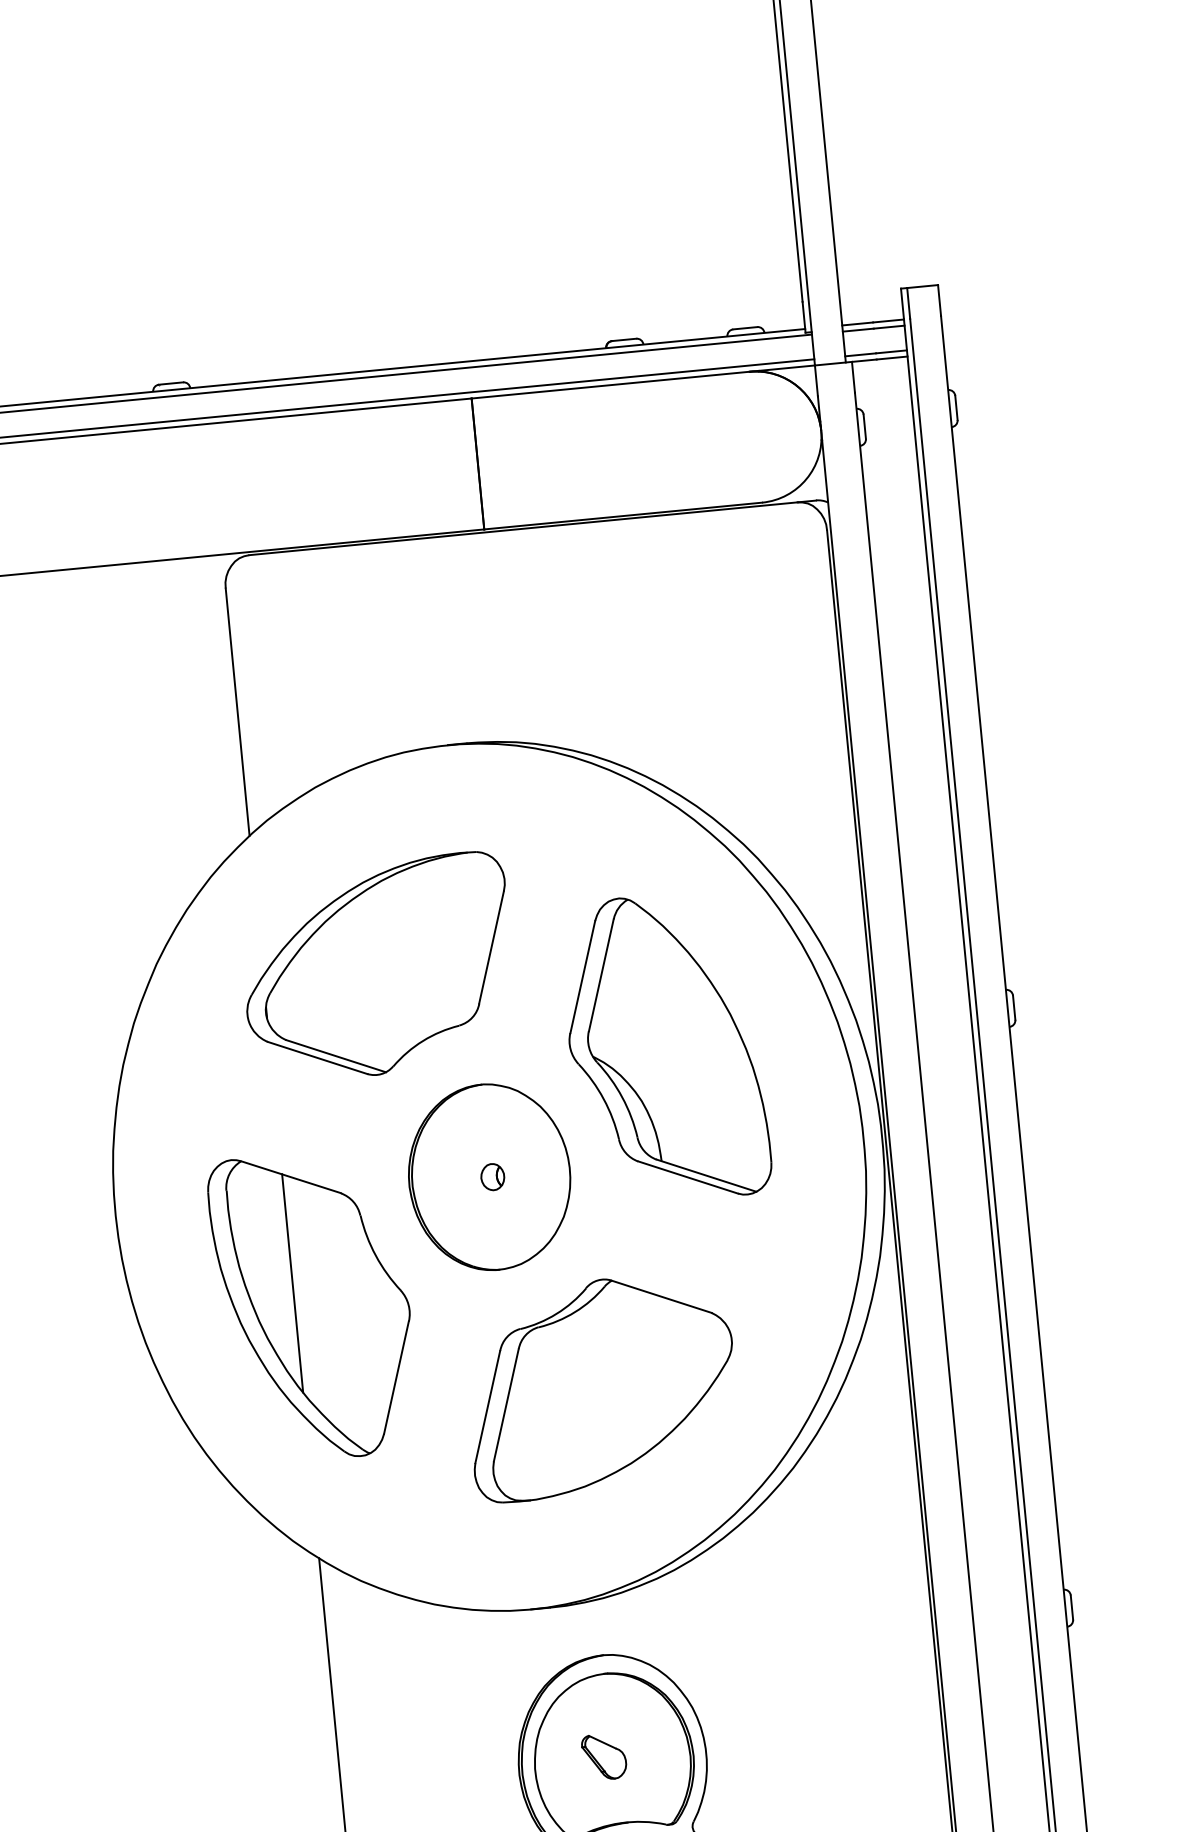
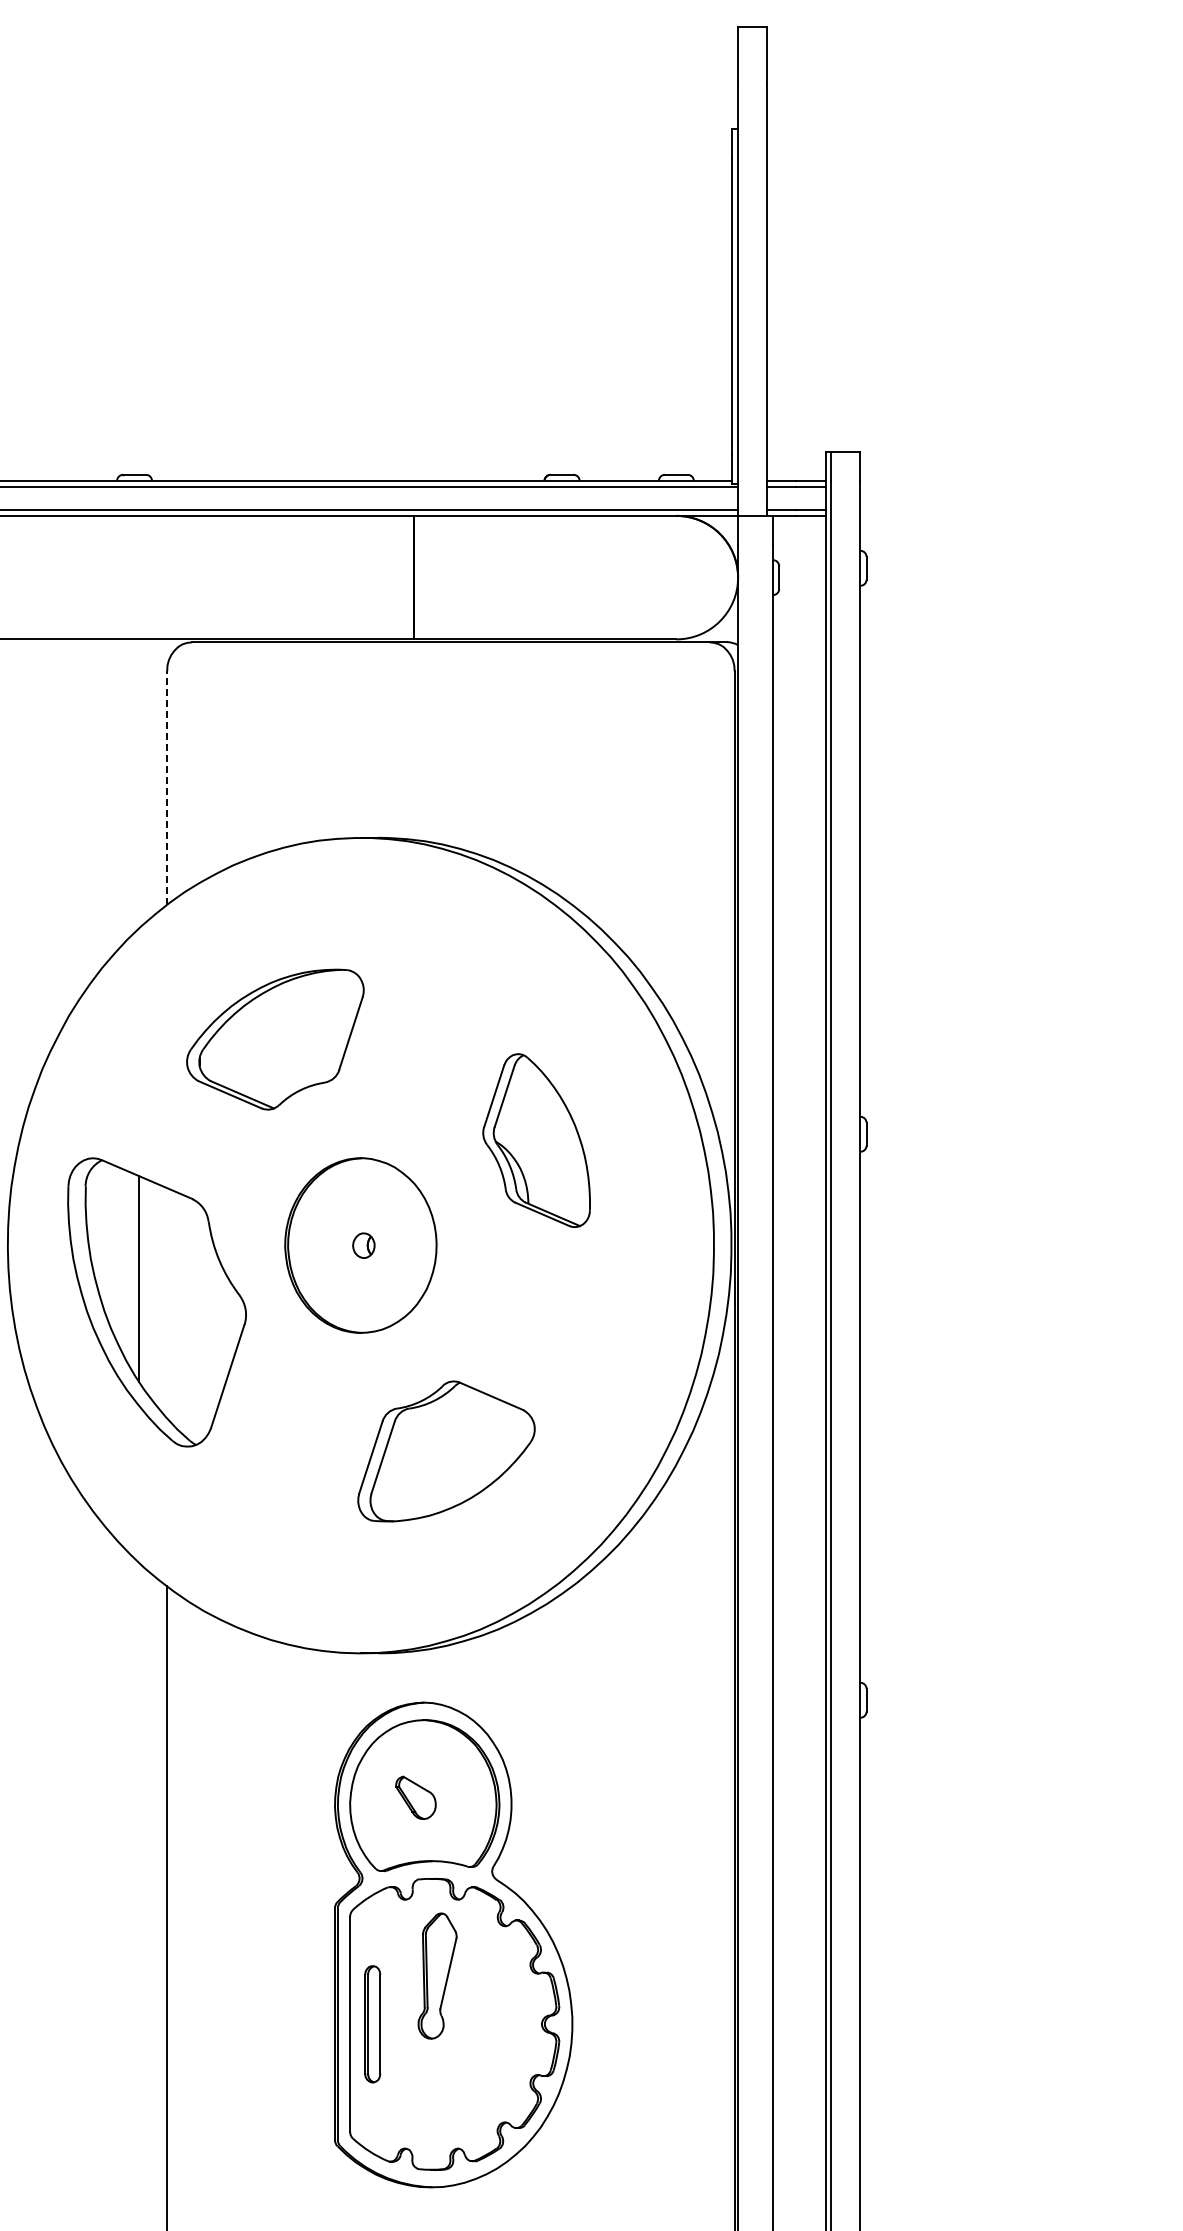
line: (238, 712) -> (167, 788), solid -> dashed
part: (378, 967) -> (275, 1039), size x0.7
part: (665, 1048) -> (536, 1140), size x0.6
part: (313, 1306) -> (156, 1302), moved
part: (601, 1386) -> (446, 1451), size x0.7

